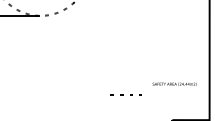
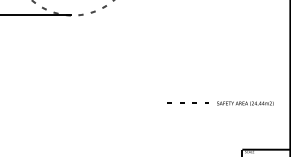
line: (123, 94) -> (184, 102), moved

